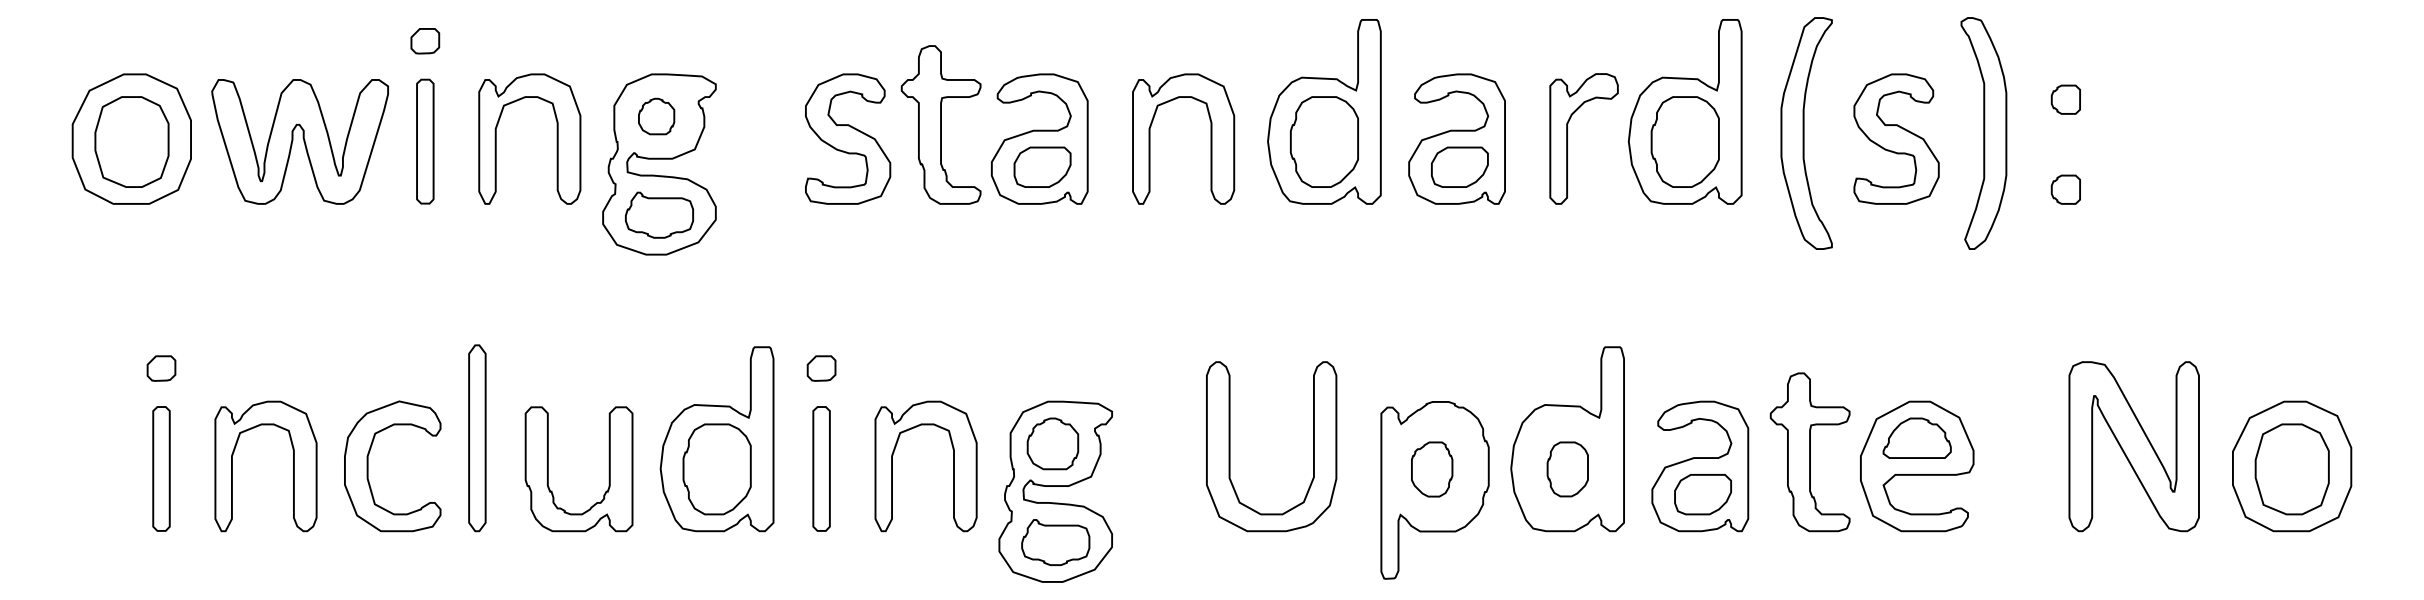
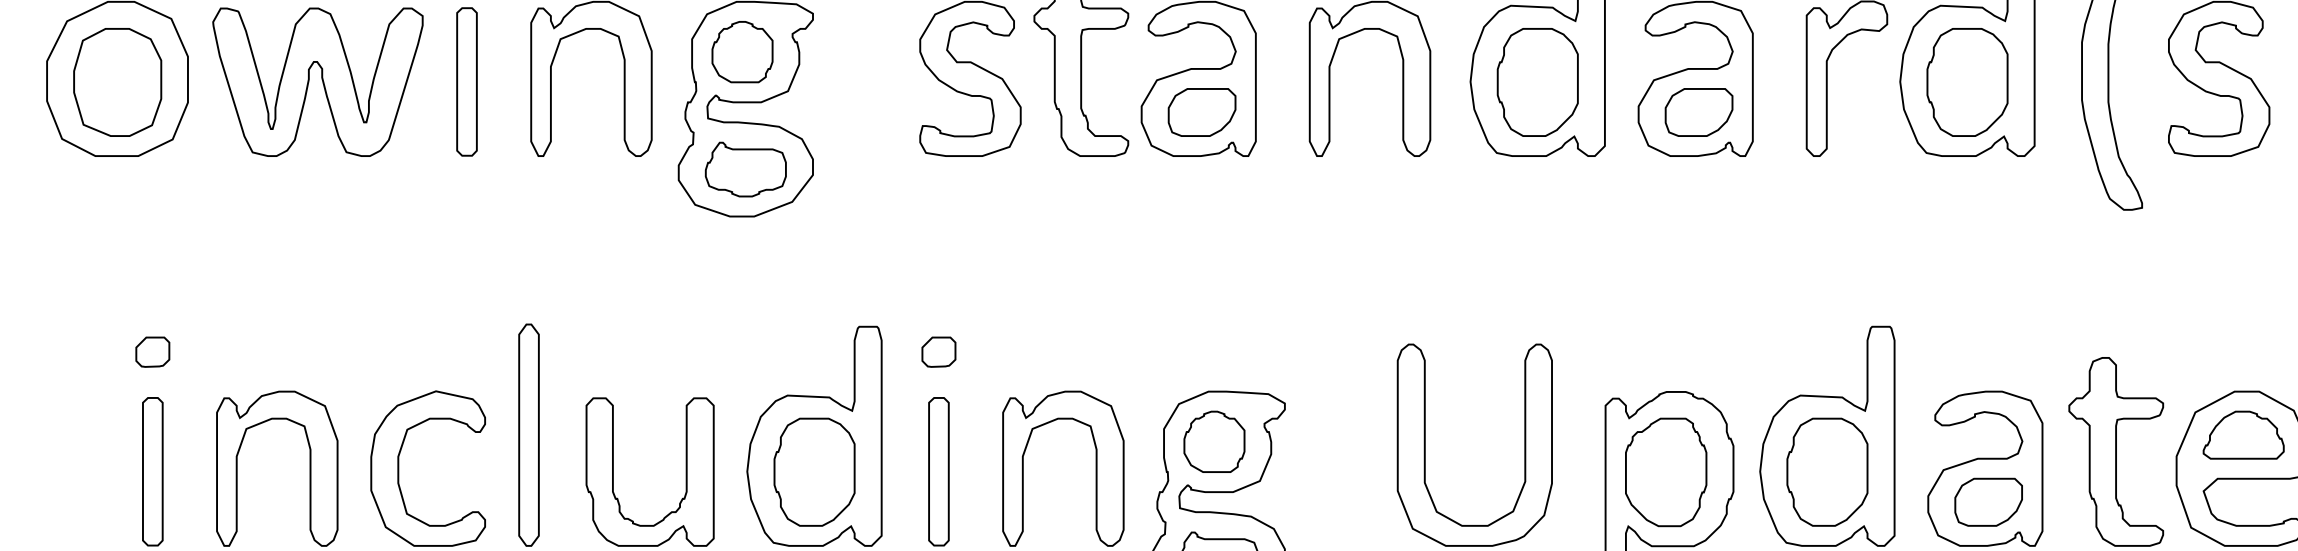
part: (656, 116) -> (742, 52), size x1.43
part: (1431, 469) -> (1665, 472), size x1.67
part: (1567, 469) -> (1827, 472), size x1.67

